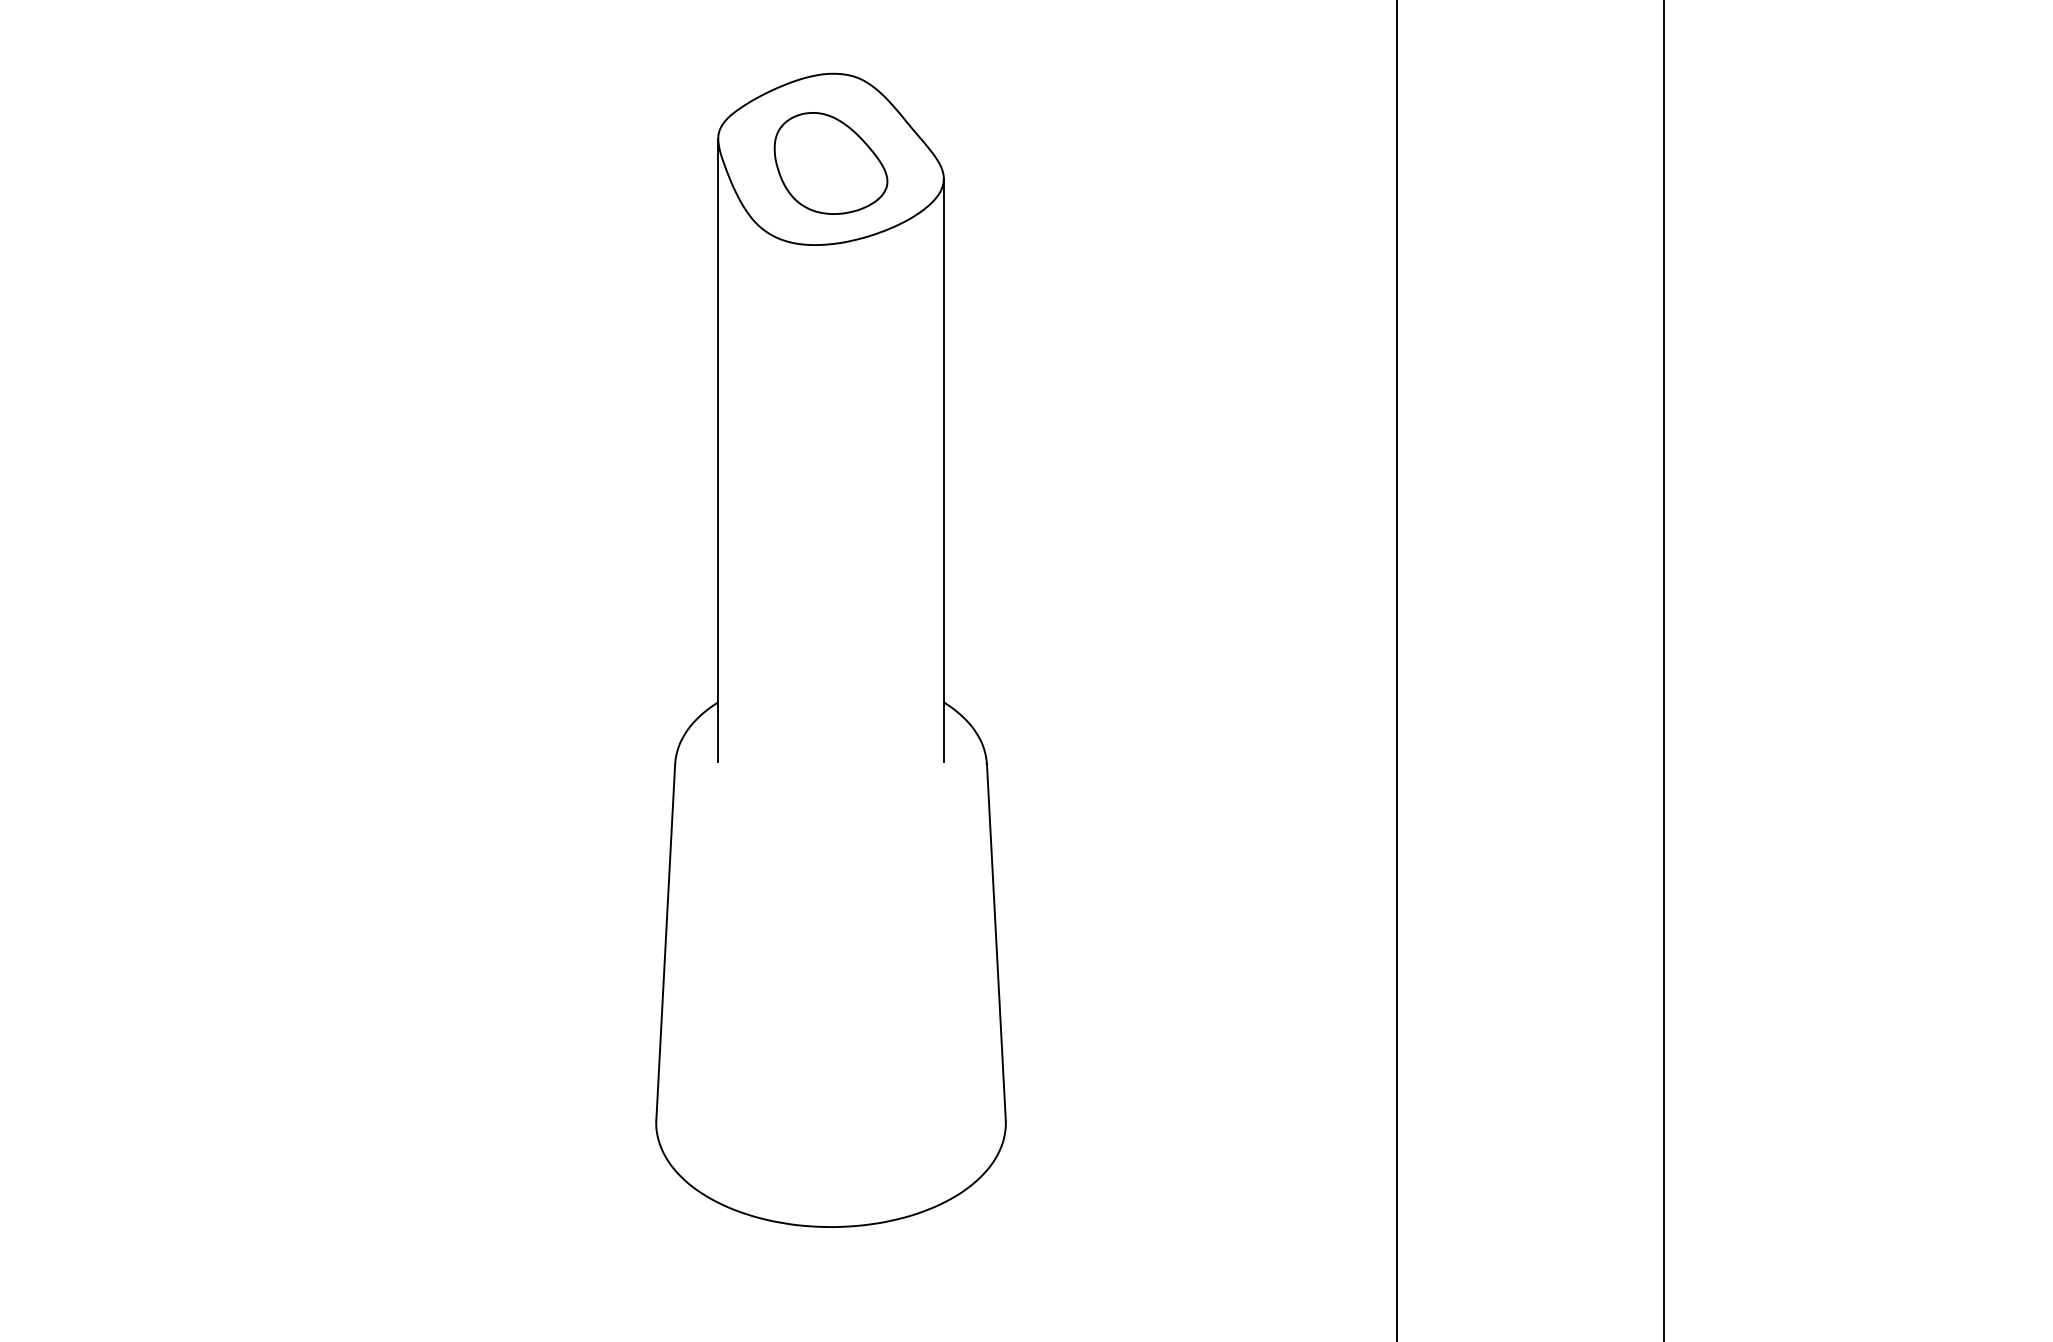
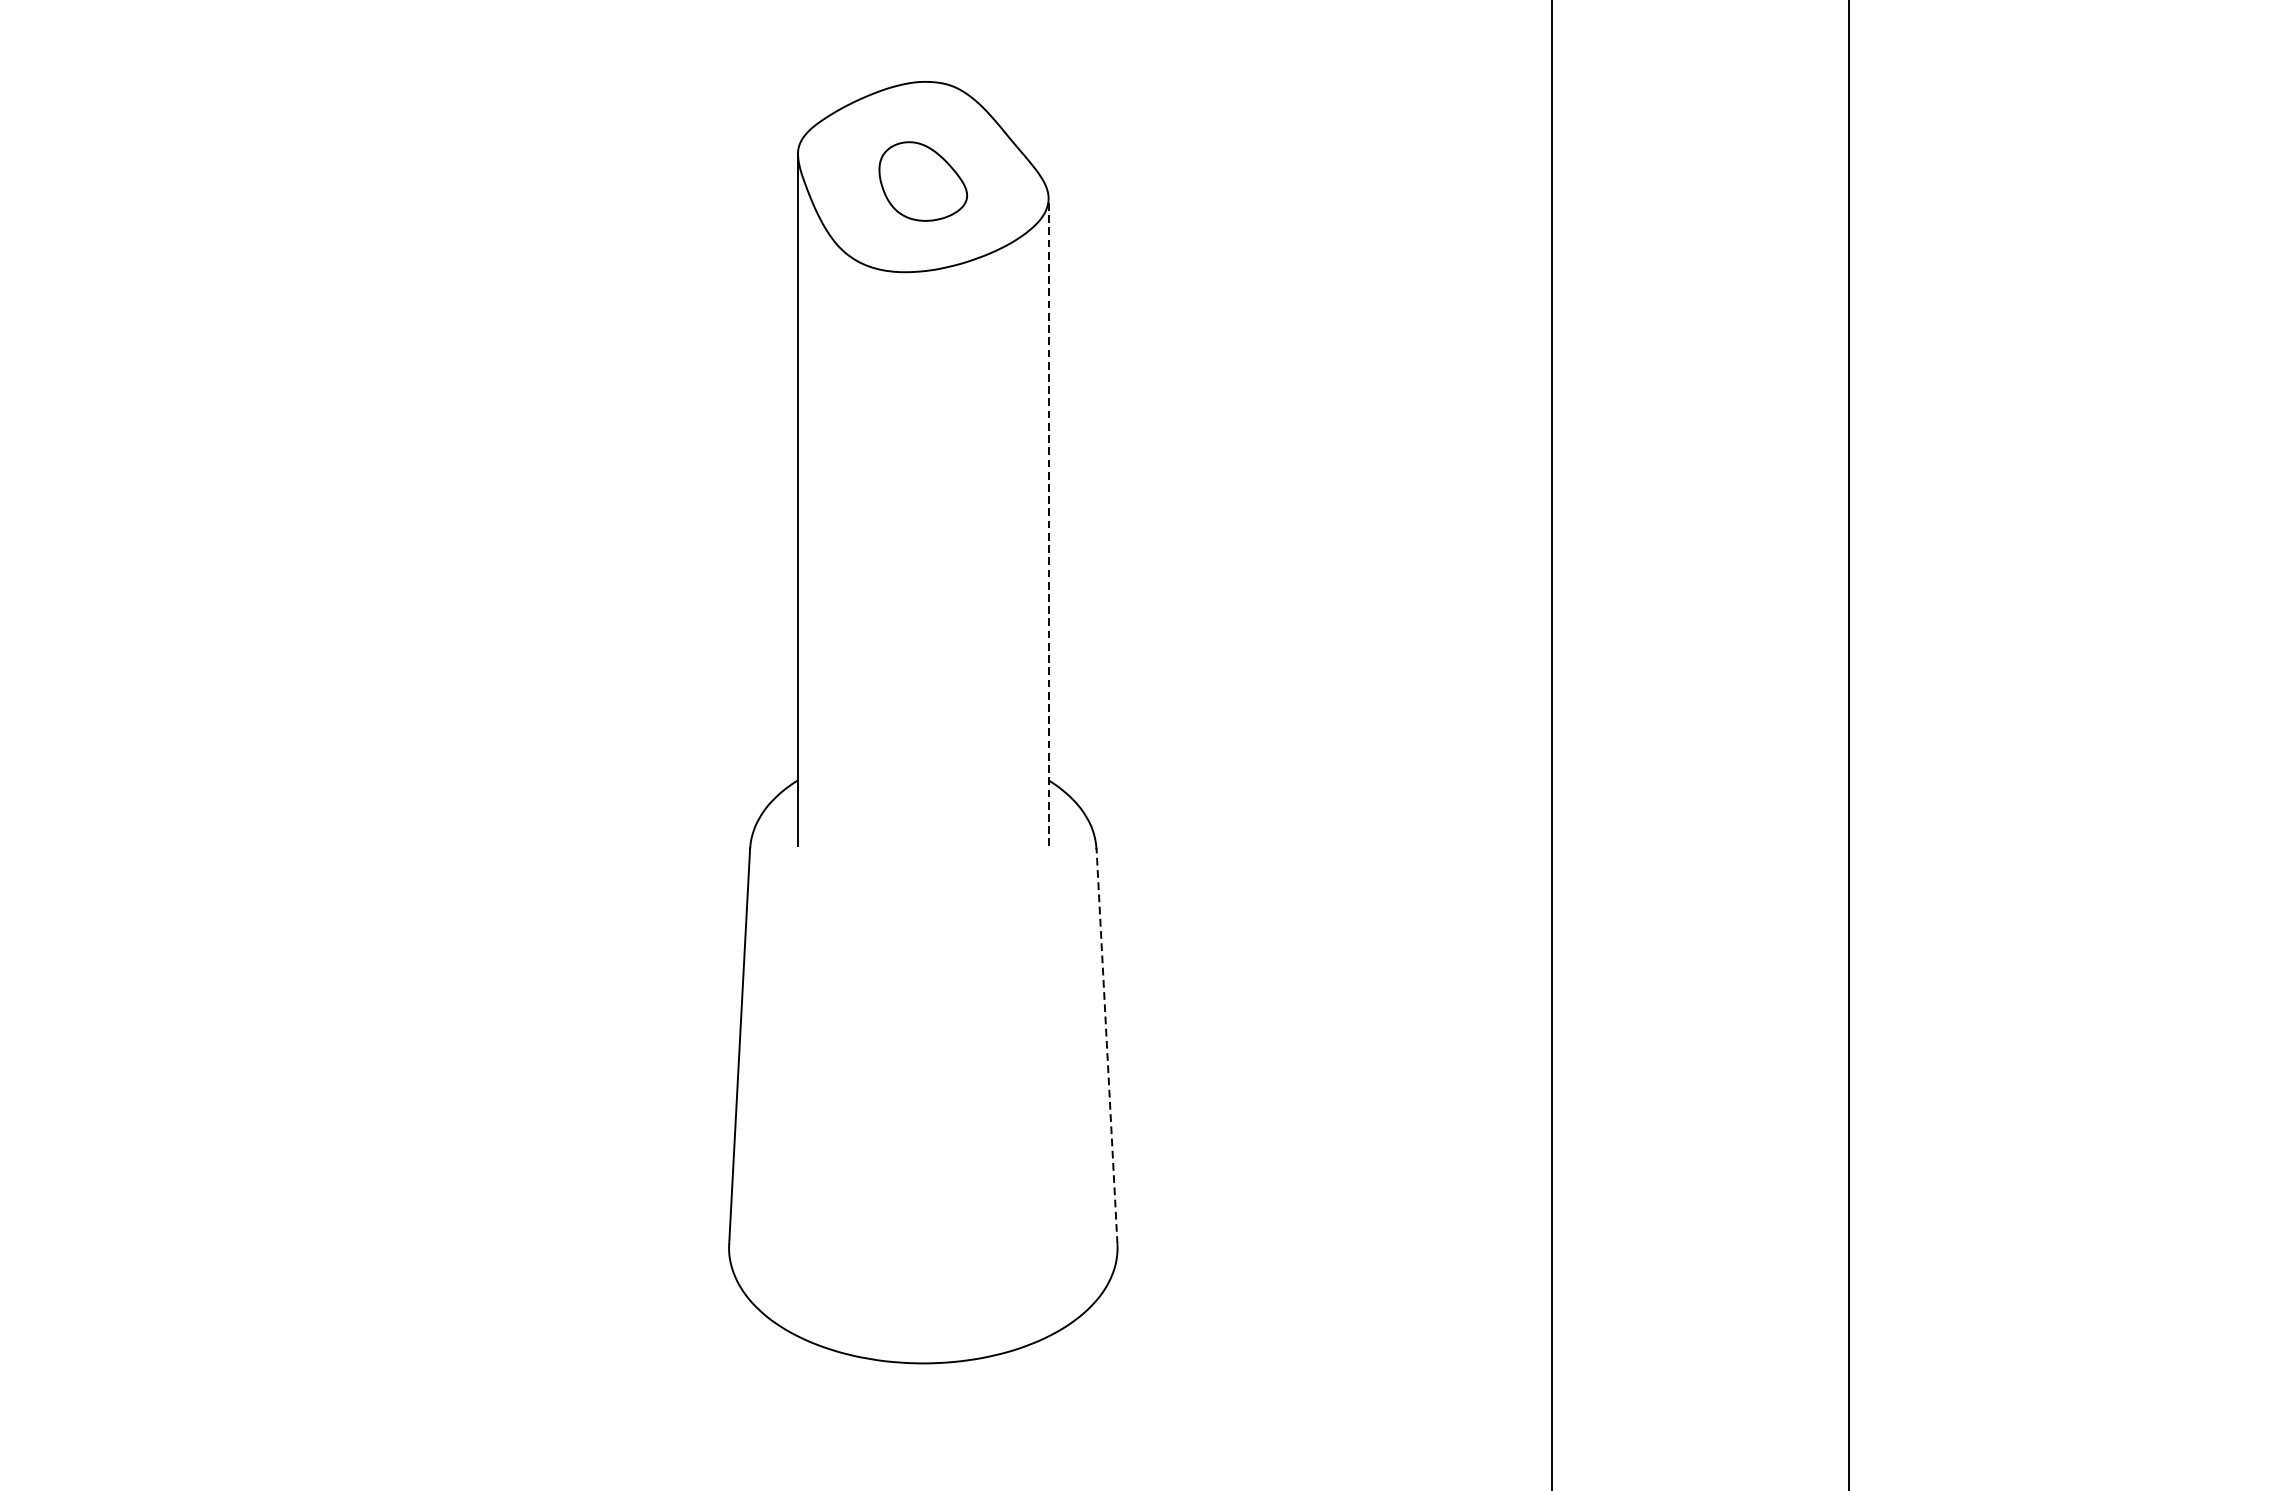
part: (830, 163) -> (922, 181), size x0.7
line: (943, 469) -> (1048, 521), solid -> dashed
line: (996, 941) -> (1107, 1046), solid -> dashed

